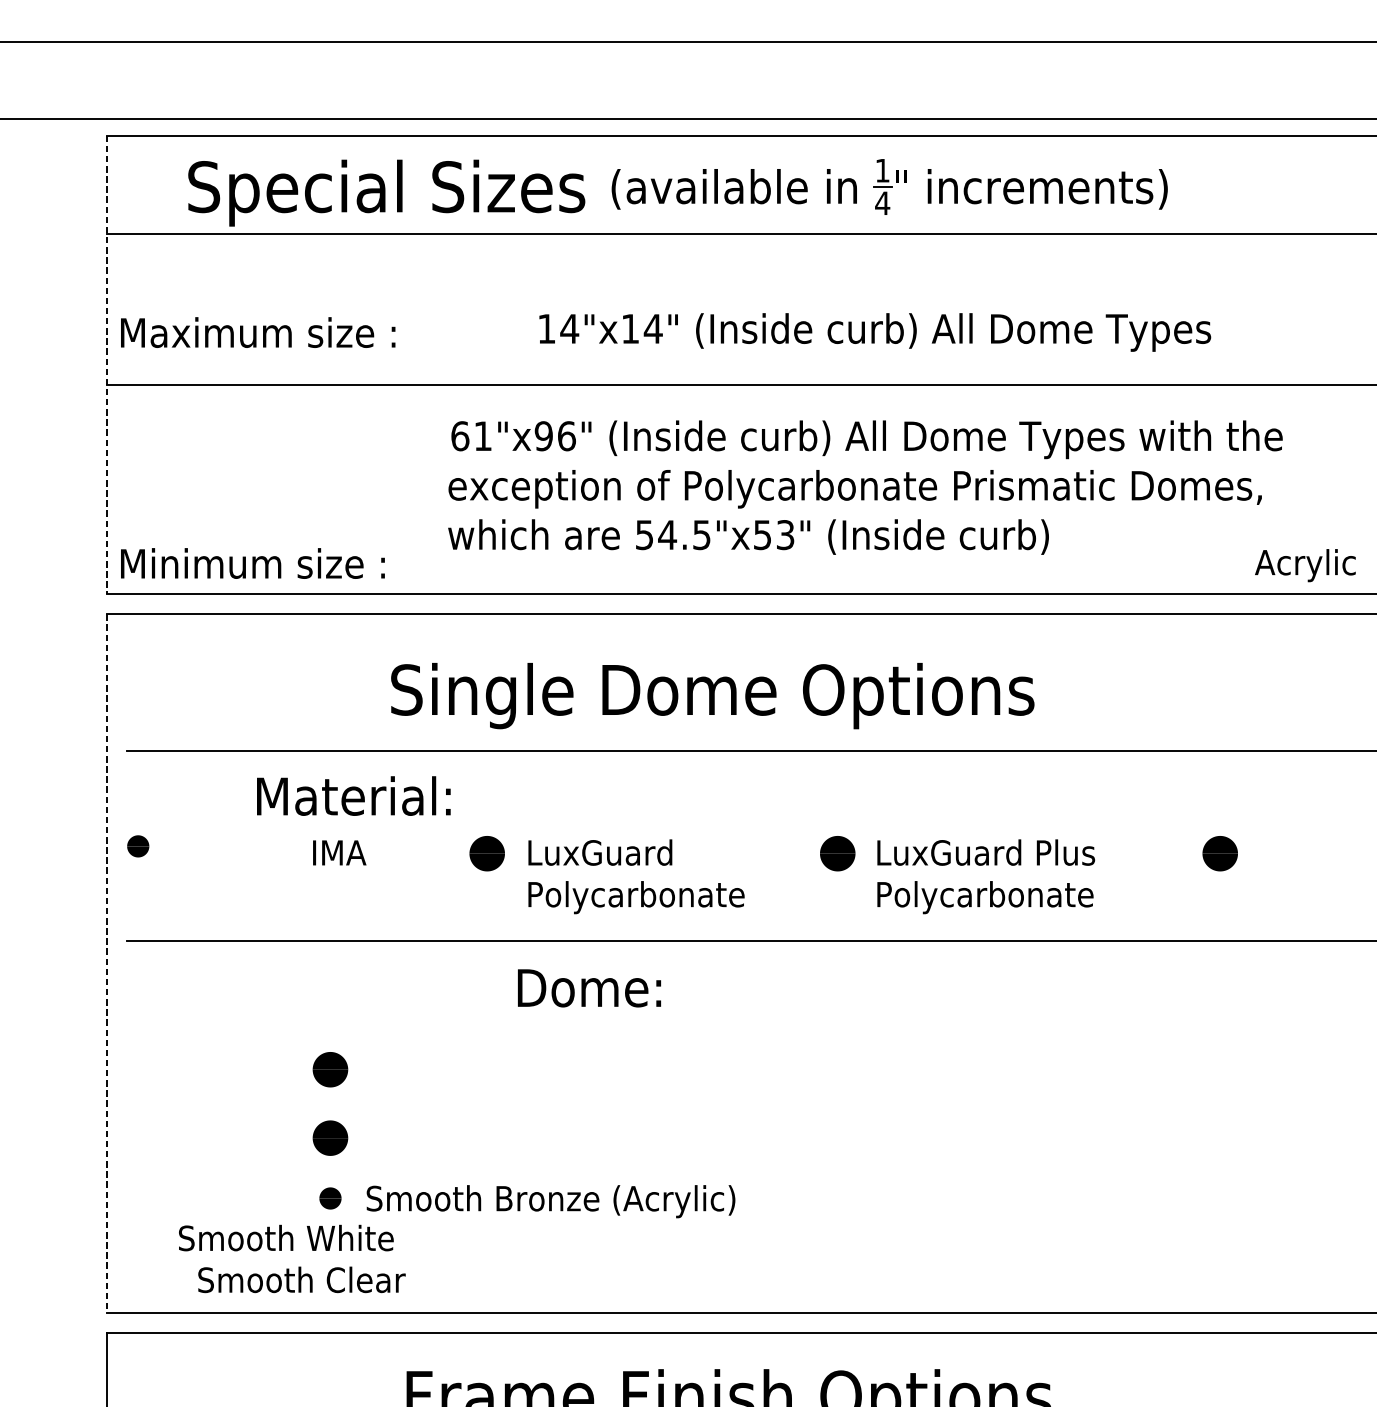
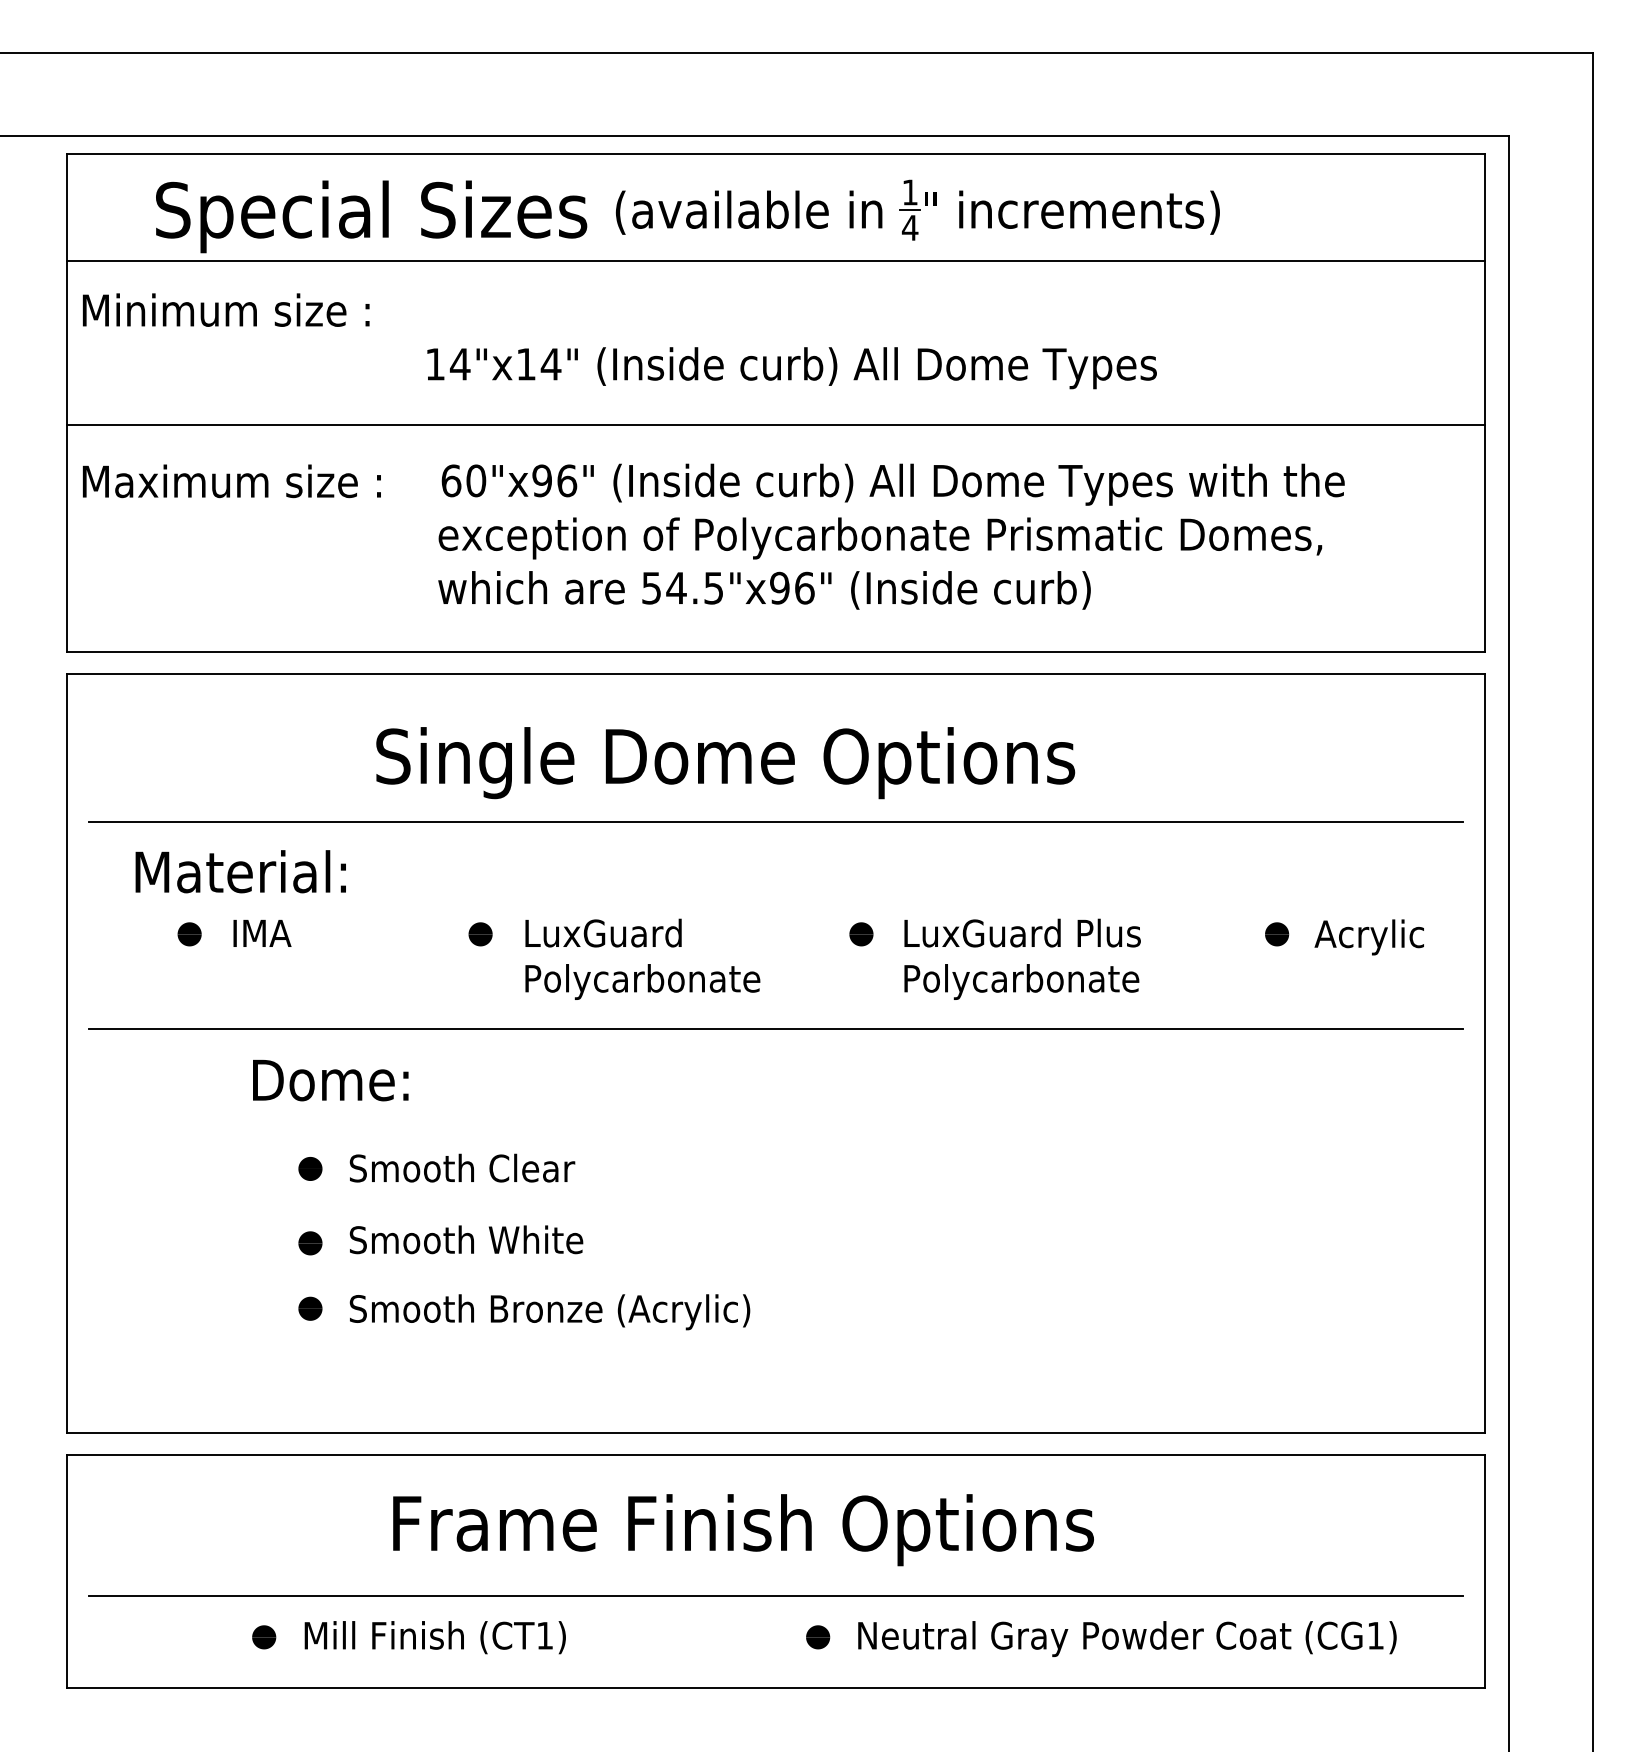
text: (257, 332) -> (231, 481), moved
text: (874, 332) -> (791, 368), moved
line: (106, 364) -> (67, 403), dashed -> solid
text: (483, 435) -> (476, 480), 61"x96" -> 60"x96"
text: (774, 534) -> (792, 587), 54.5"x53" -> 54.5"x96"
text: (252, 562) -> (225, 309), moved
text: (1304, 565) -> (1368, 937), moved
text: (353, 795) -> (240, 871), moved
part: (138, 846) -> (189, 934), moved
text: (339, 852) -> (262, 933), moved
part: (487, 853) -> (480, 934), size x0.62
part: (837, 853) -> (861, 934), size x0.62
part: (1220, 853) -> (1277, 934), size x0.62
line: (106, 964) -> (67, 1054), dashed -> solid
text: (589, 988) -> (330, 1080), moved
part: (330, 1069) -> (310, 1168), size x0.62
part: (330, 1138) -> (310, 1243), size x0.62
text: (286, 1237) -> (466, 1239), moved
text: (301, 1279) -> (462, 1167), moved

